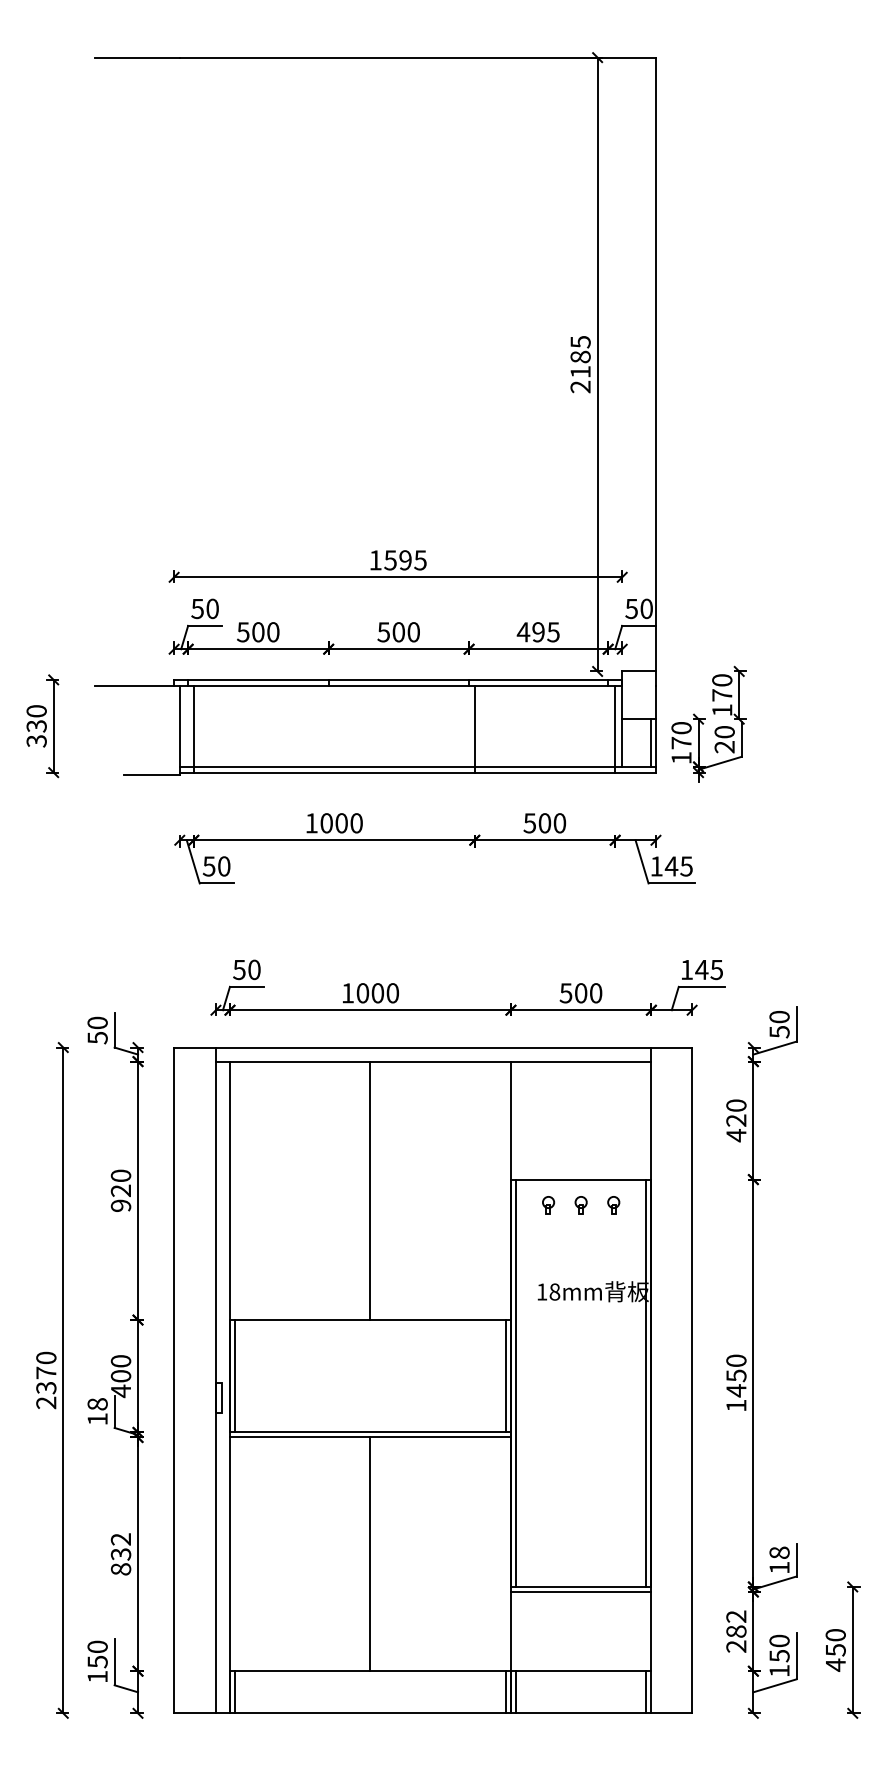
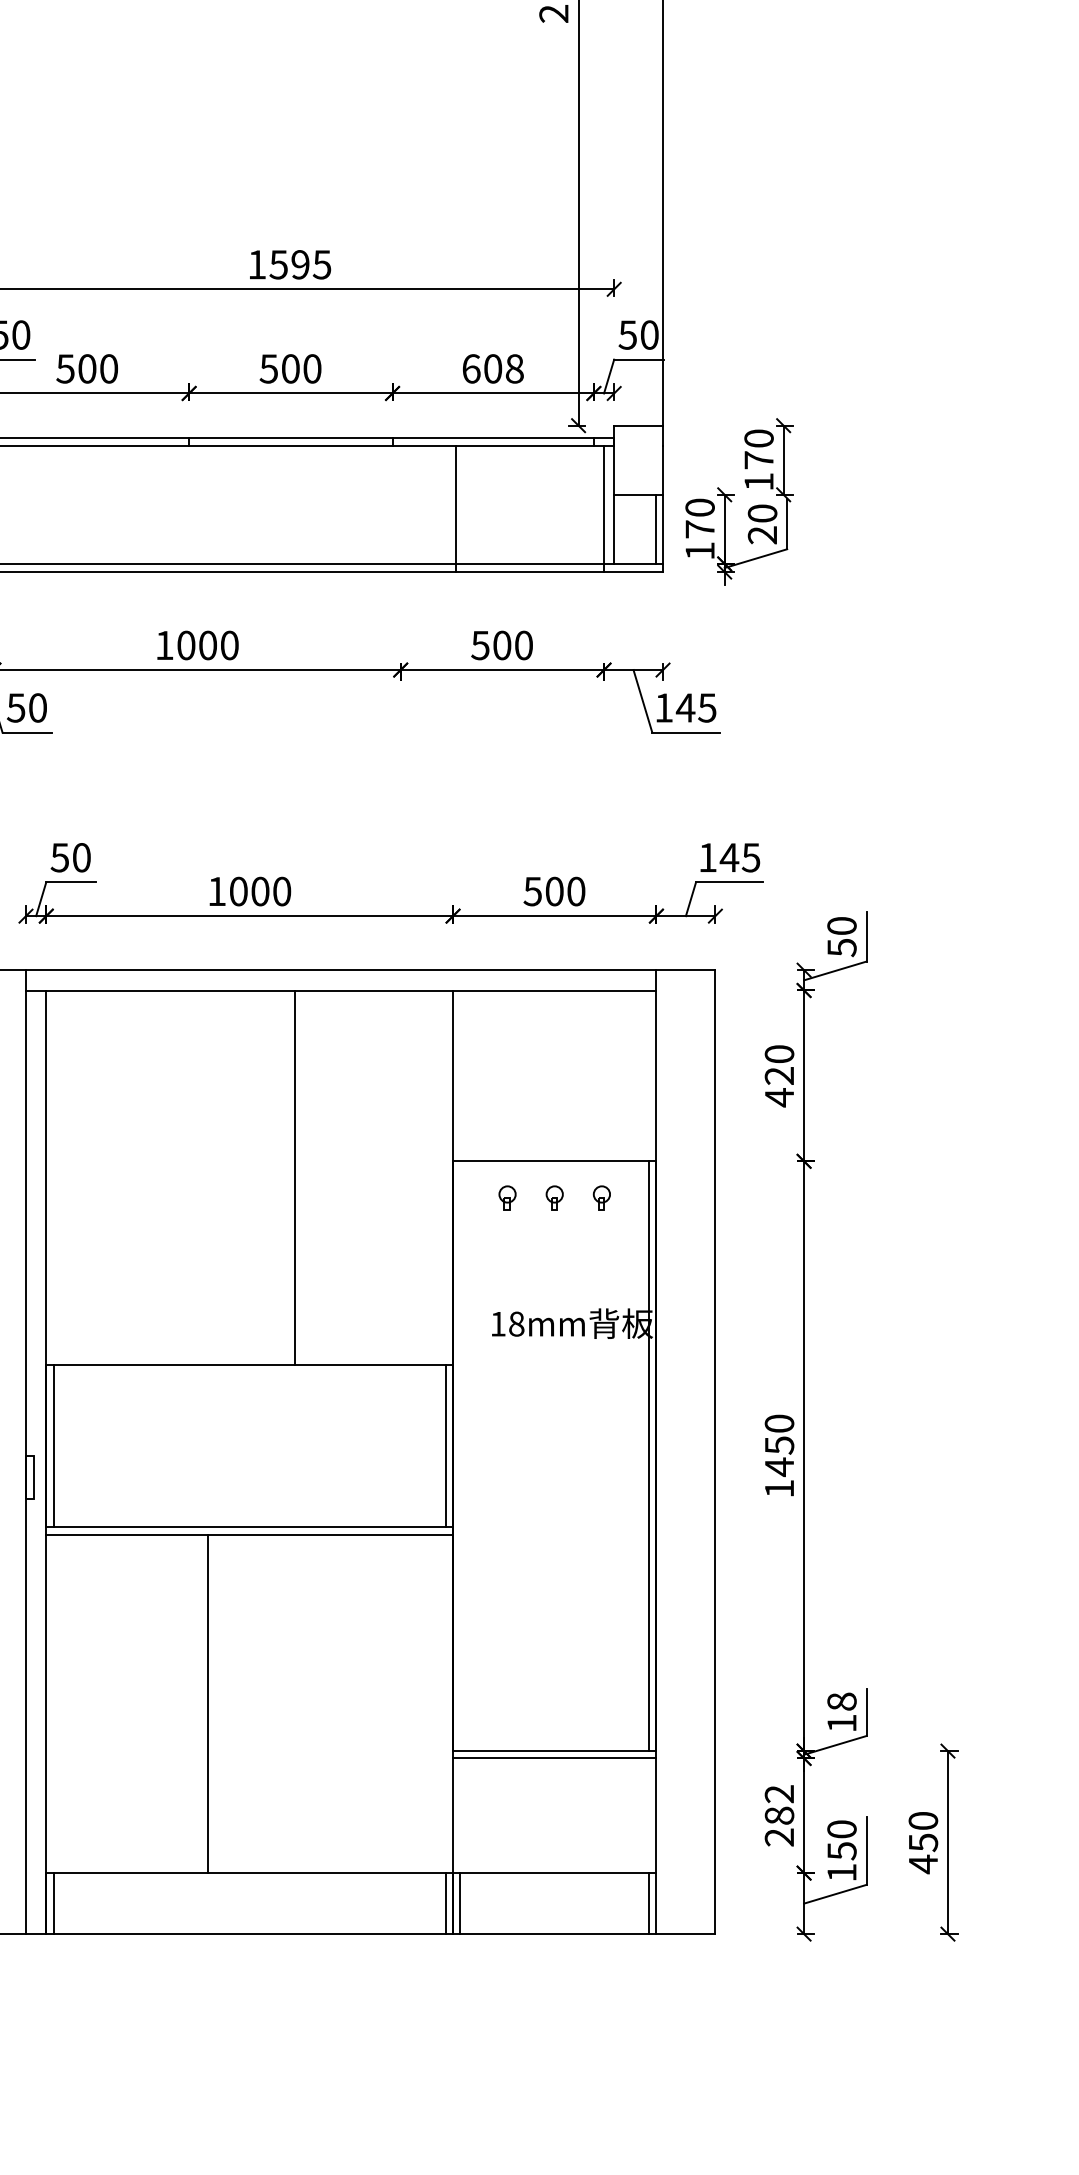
text: (537, 632) -> (491, 369), 495 -> 608
line: (474, 728) -> (455, 508), moved
line: (370, 1190) -> (294, 1177), moved
line: (515, 1382) -> (459, 1455), removed
line: (370, 1554) -> (207, 1704), moved

